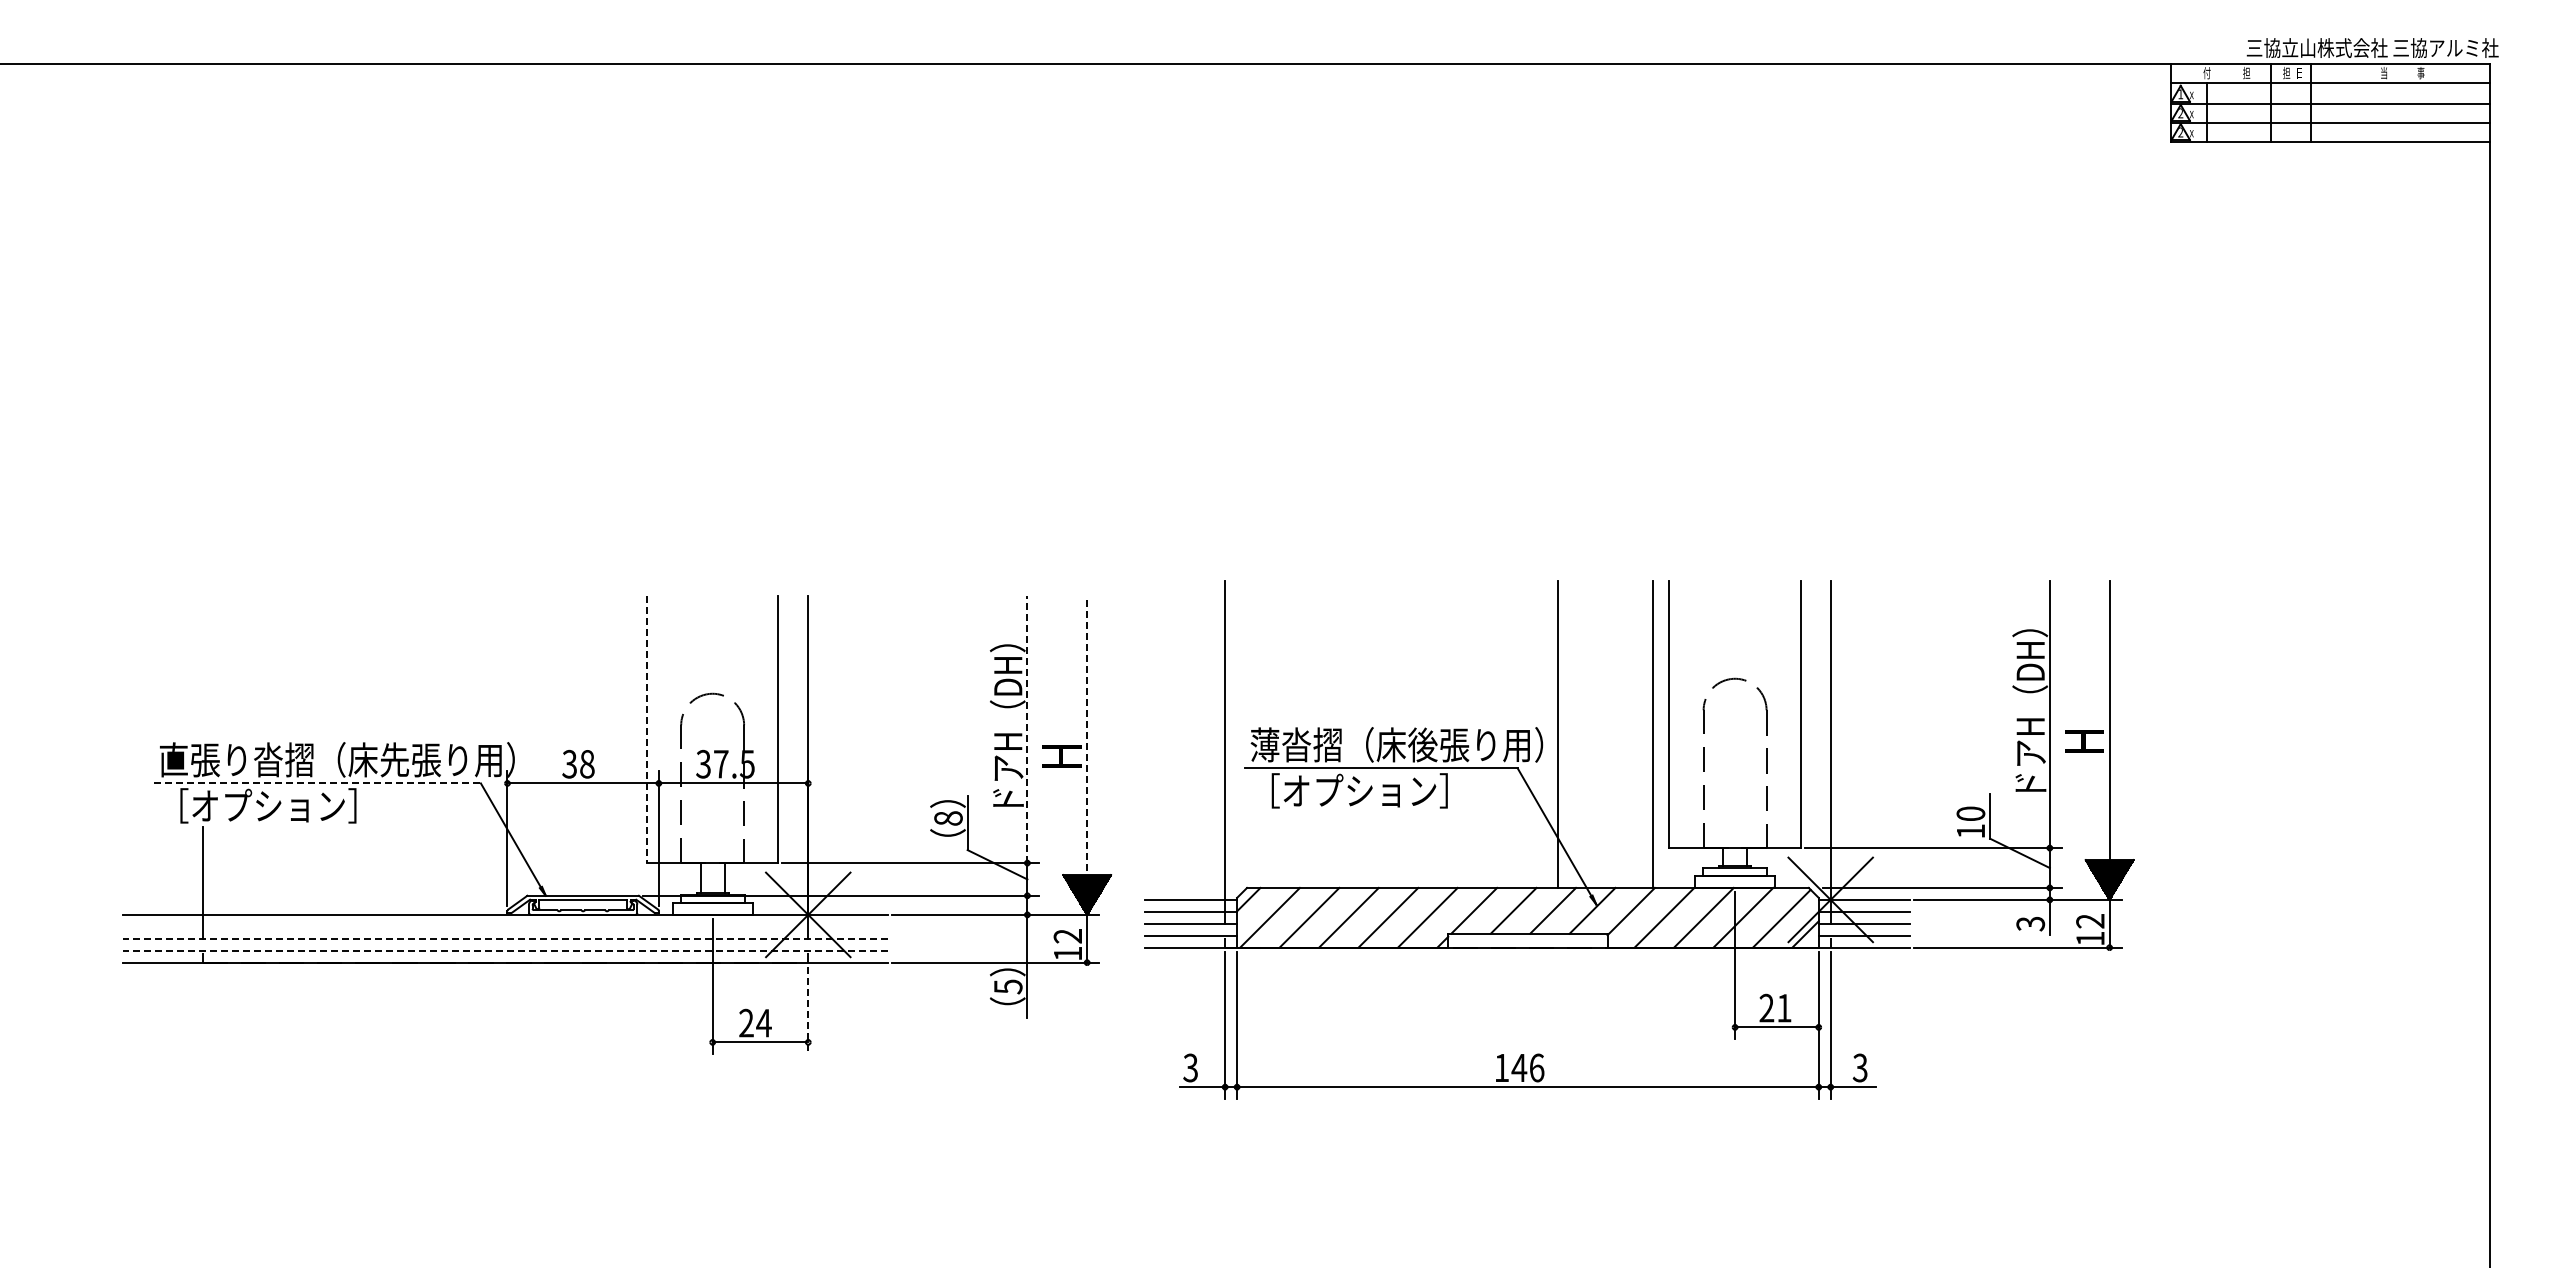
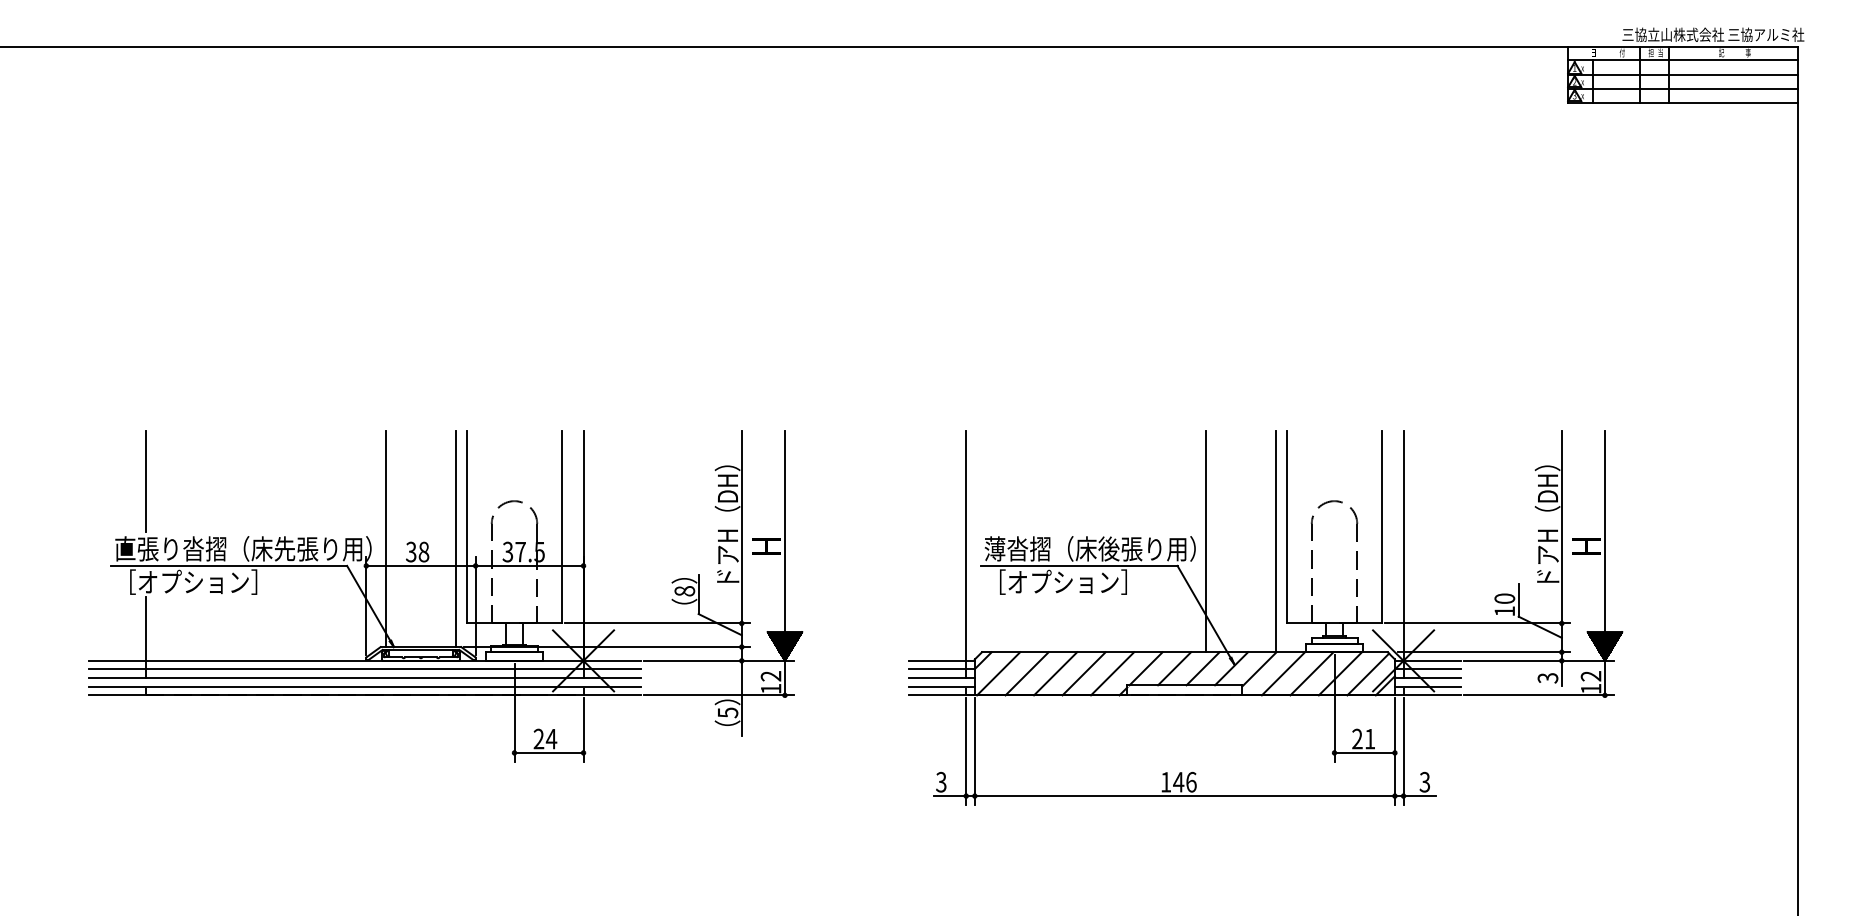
text: (2299, 72) -> (1660, 52), 日 -> 当
text: (2206, 73) -> (1593, 53), 付 -> 日
text: (2246, 73) -> (1622, 53), 担 -> 付
text: (2383, 73) -> (1721, 53), 当 -> 記
text: (2180, 134) -> (1574, 97), 2 -> 3
line: (202, 666) -> (146, 481), added
line: (1027, 729) -> (741, 526), dashed -> solid
line: (646, 730) -> (466, 527), dashed -> solid
line: (535, 745) -> (386, 538), added
line: (630, 745) -> (455, 538), added
line: (1087, 755) -> (785, 545), dashed -> solid
line: (317, 783) -> (229, 565), dashed -> solid
part: (1652, 839) -> (1274, 617), moved
line: (505, 926) -> (364, 669), added
line: (505, 938) -> (364, 677), dashed -> solid
line: (505, 950) -> (364, 686), dashed -> solid
line: (808, 1010) -> (583, 729), dashed -> solid

